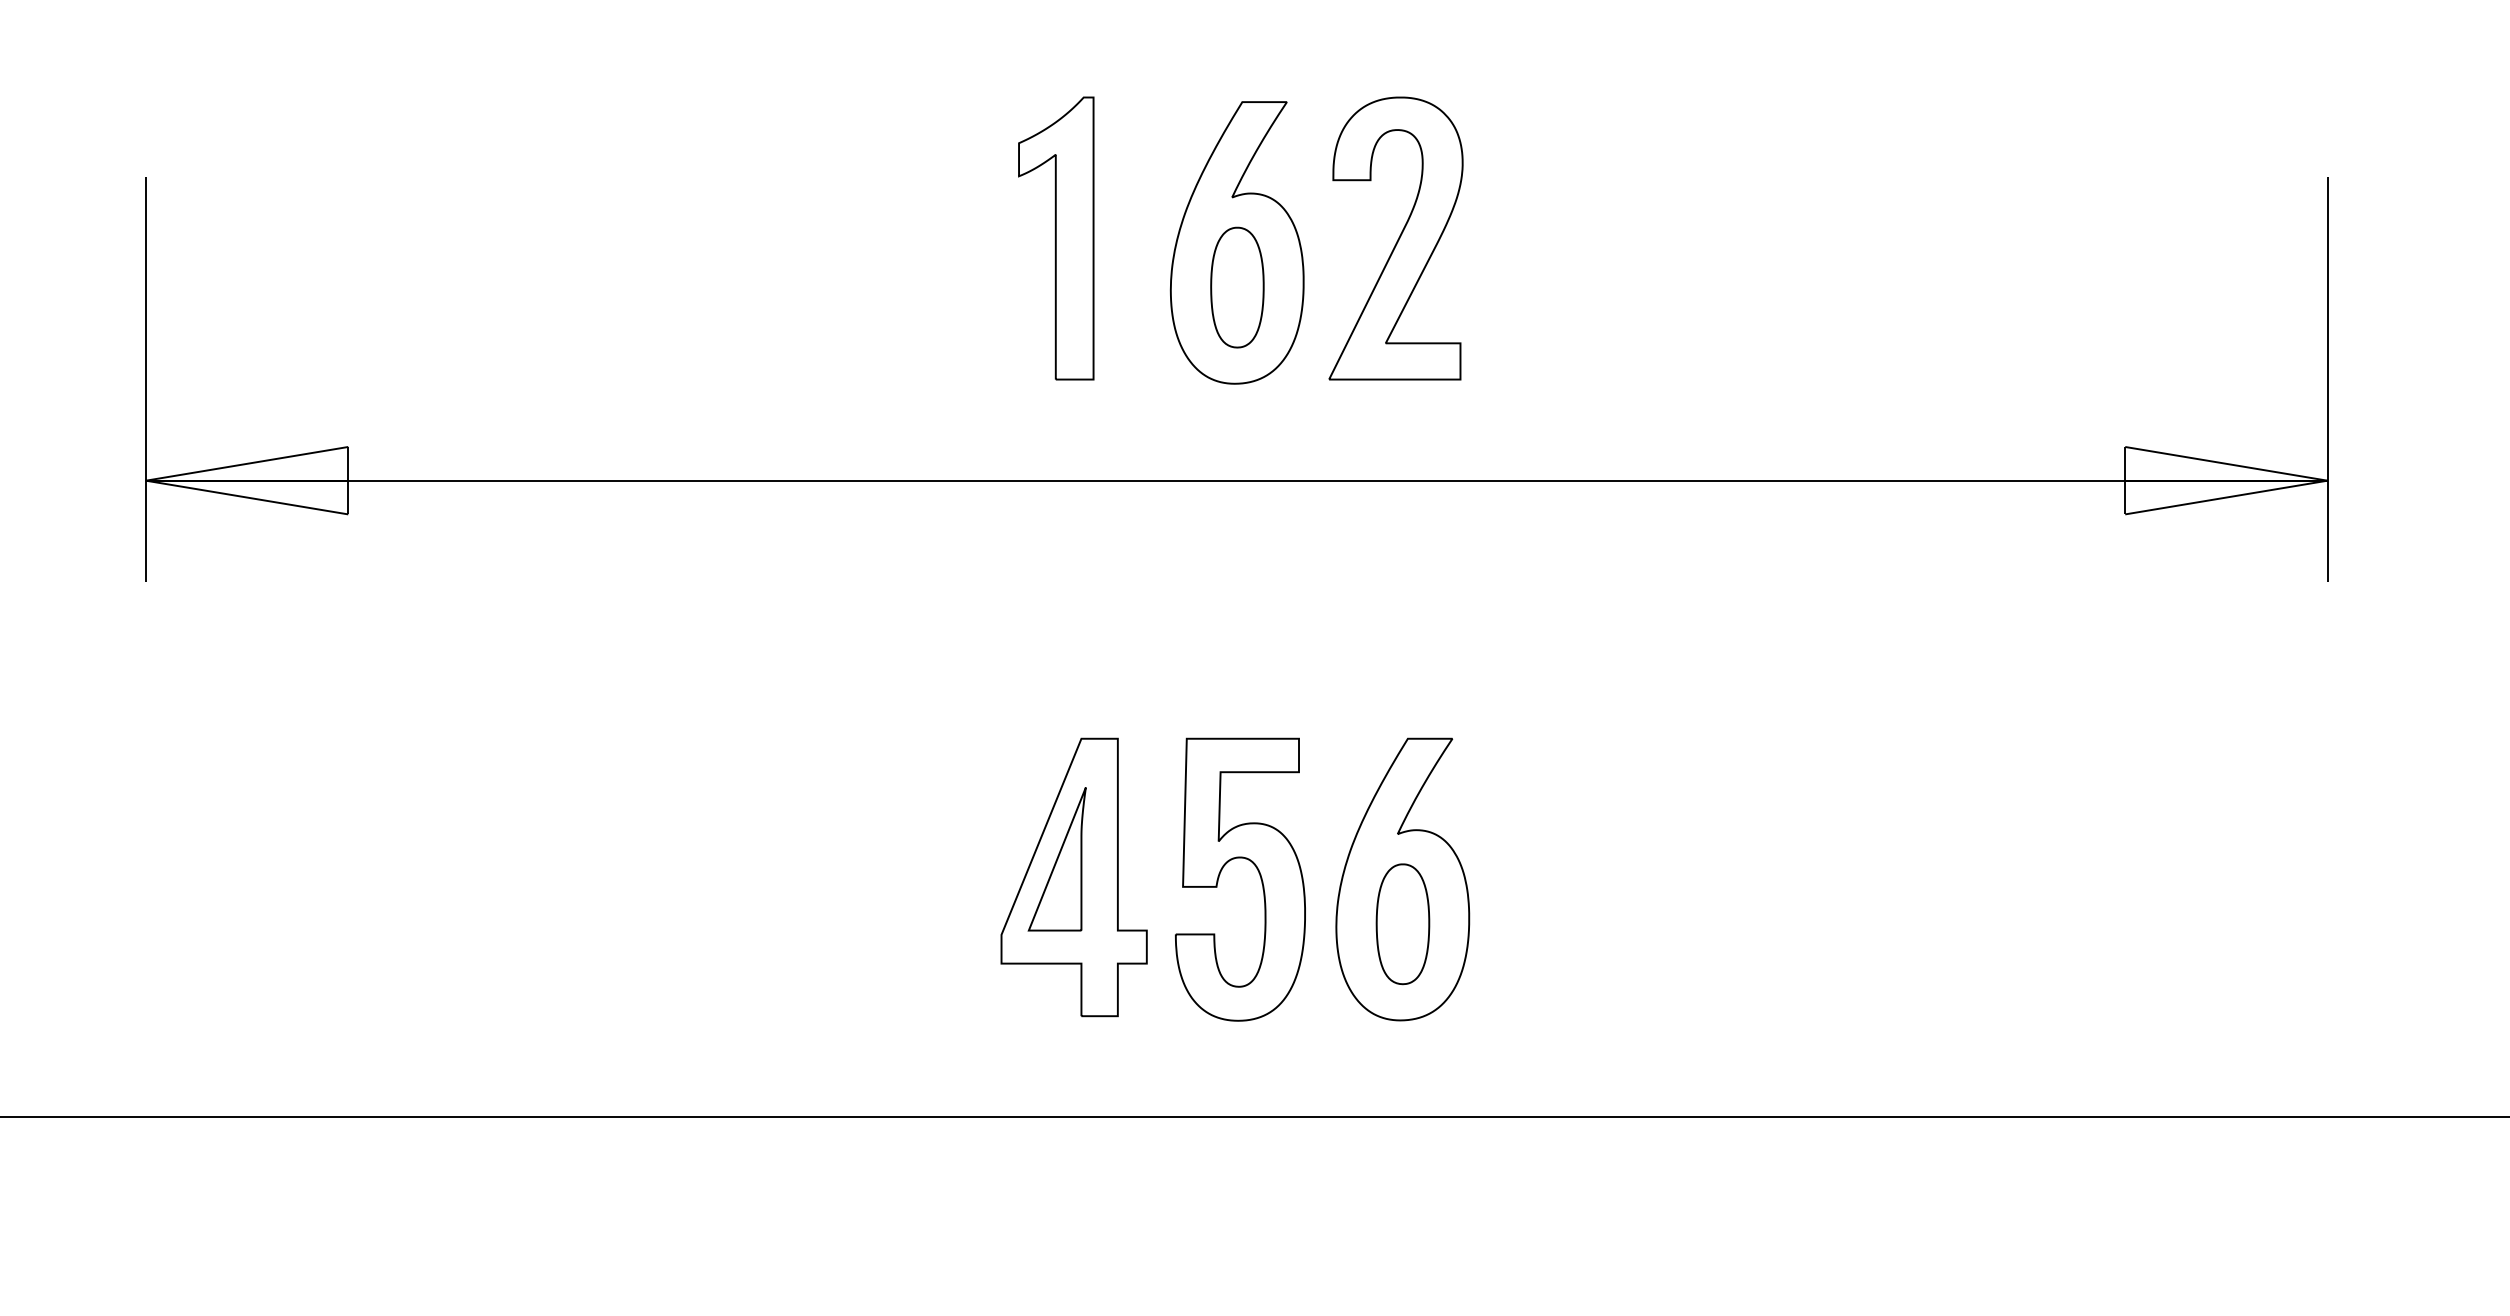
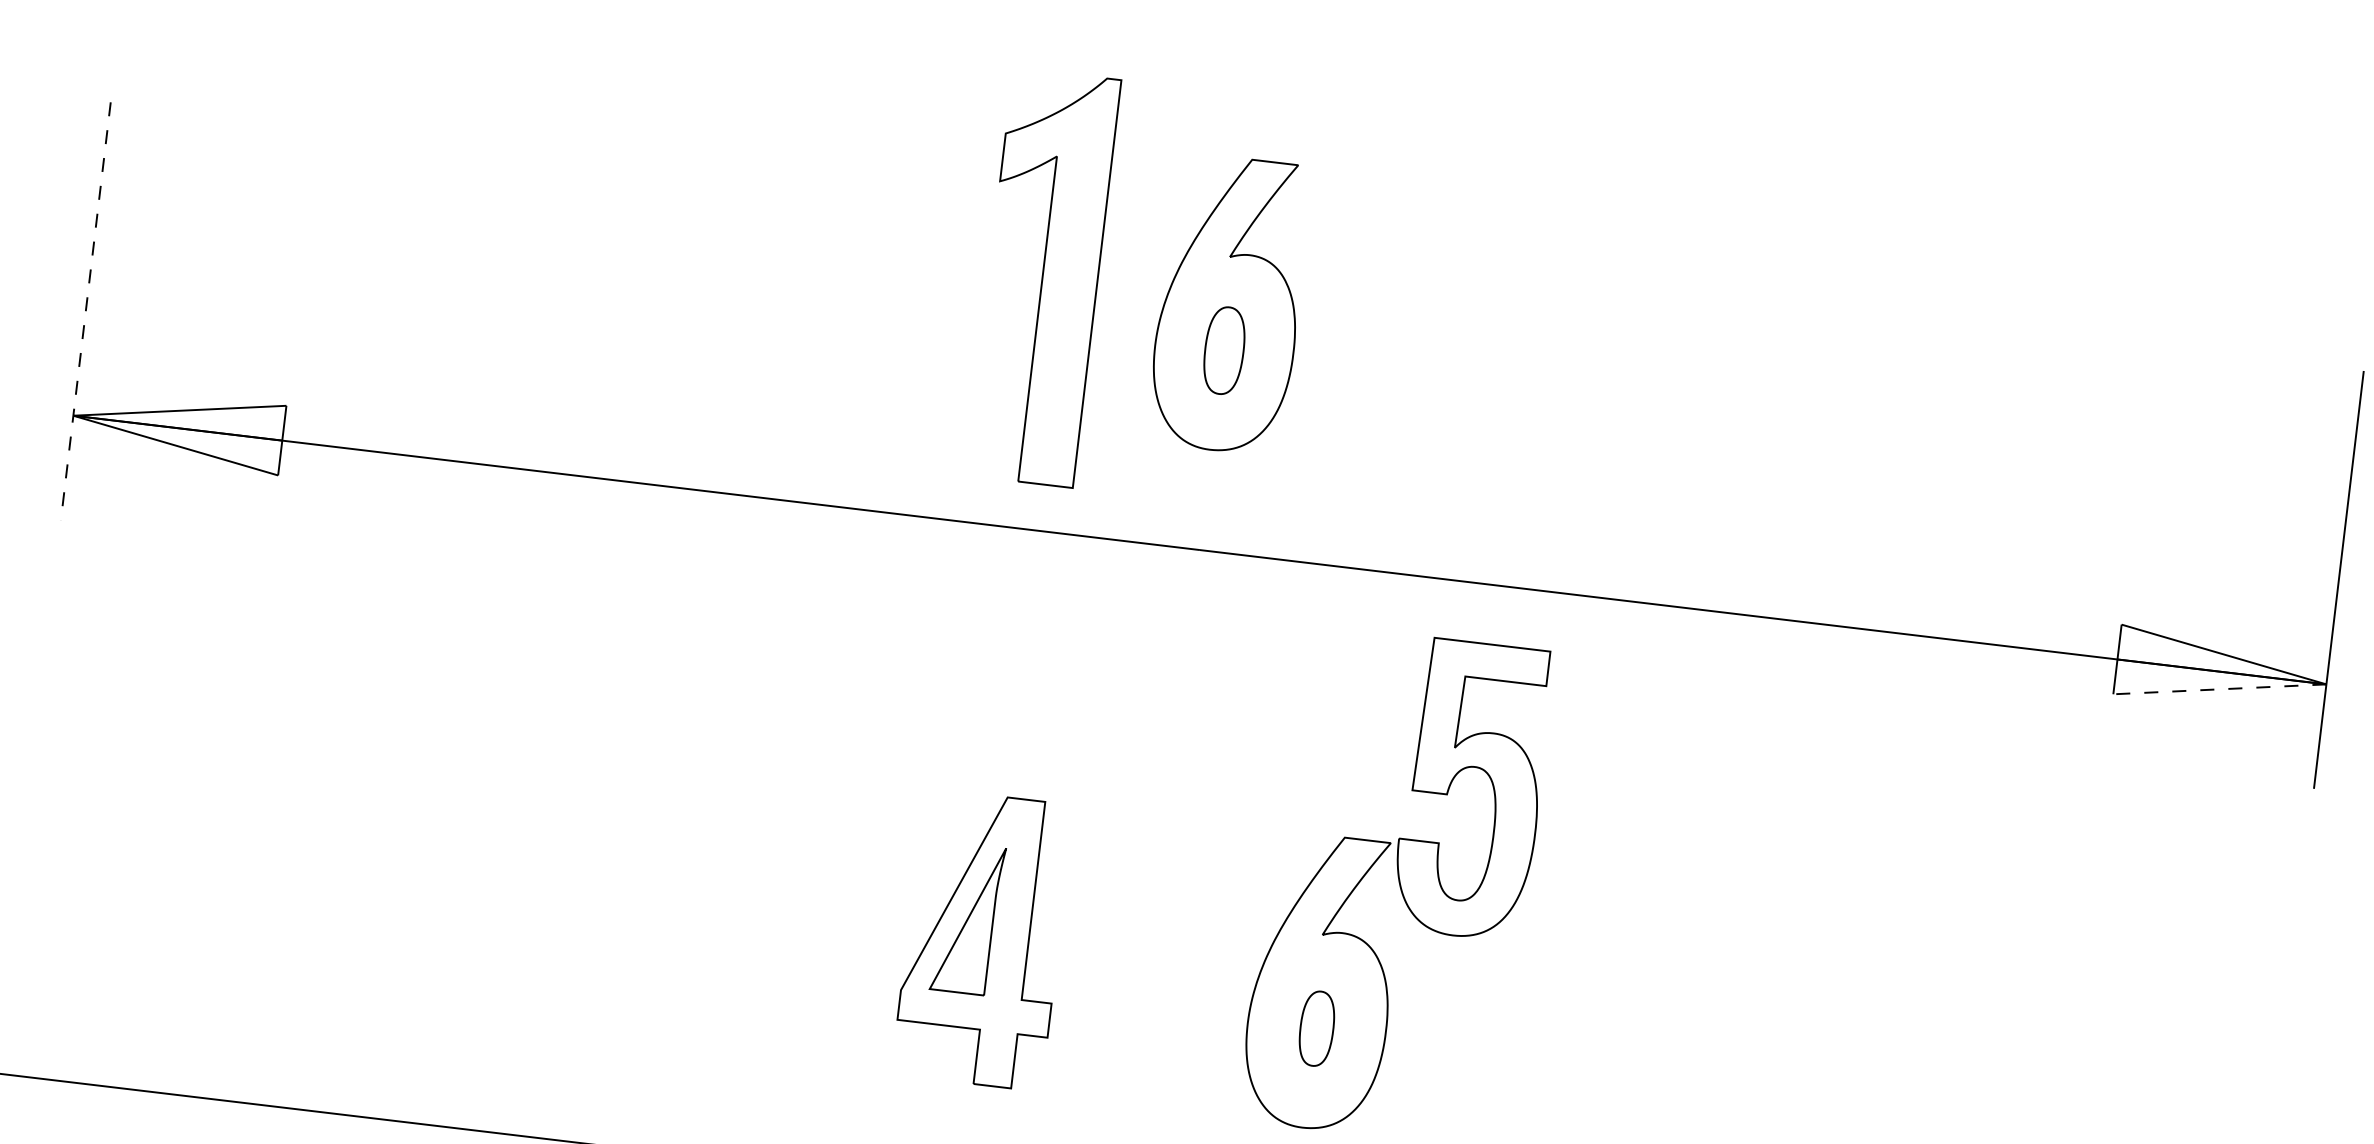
part: (1056, 238) -> (1043, 277), size x1.4
part: (1395, 238) -> (1393, 319), removed
part: (1237, 287) -> (1224, 350), size x0.7
line: (146, 380) -> (86, 312), solid -> dashed
line: (2226, 497) -> (2220, 689), solid -> dashed
part: (1258, 873) -> (1492, 785), moved
part: (1402, 924) -> (1316, 1028), size x0.6

